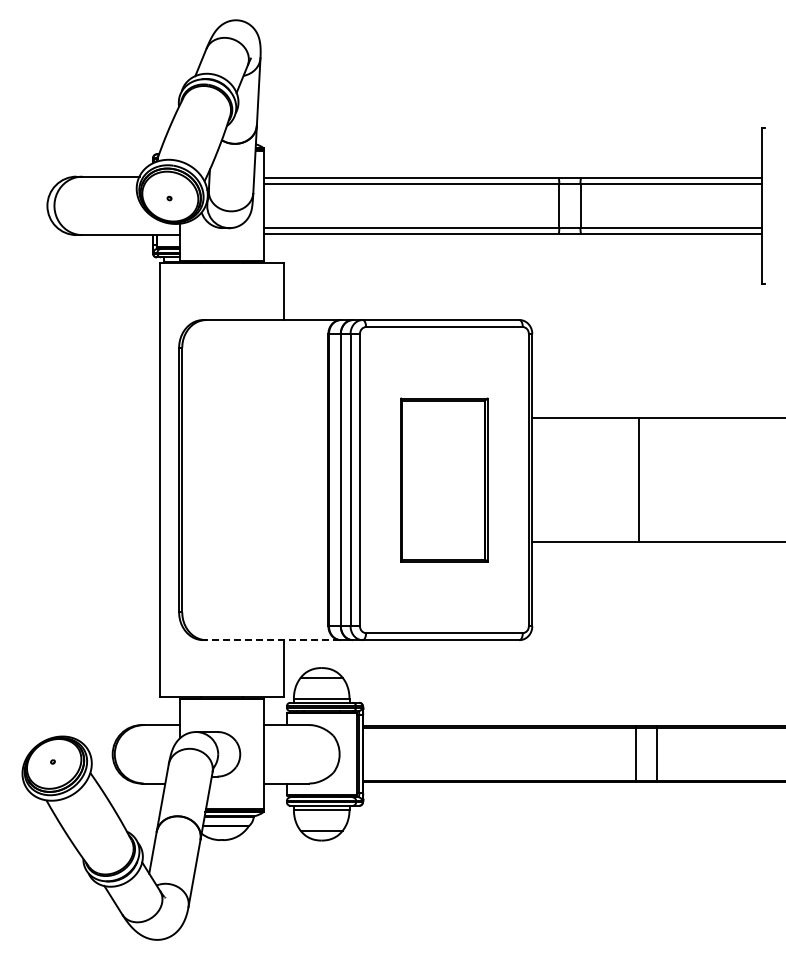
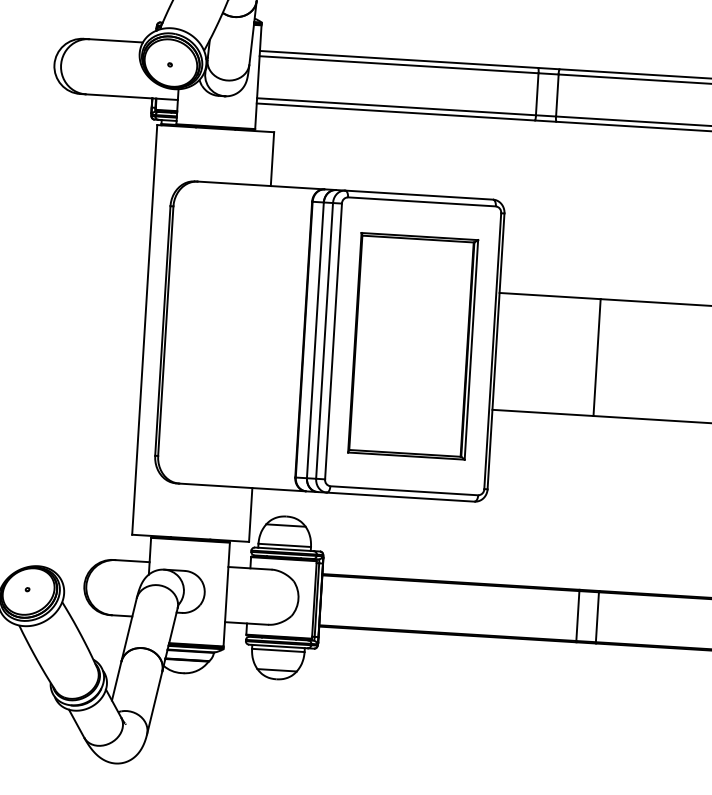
part: (444, 479) -> (413, 345), size x1.43
line: (273, 640) -> (242, 487), dashed -> solid

